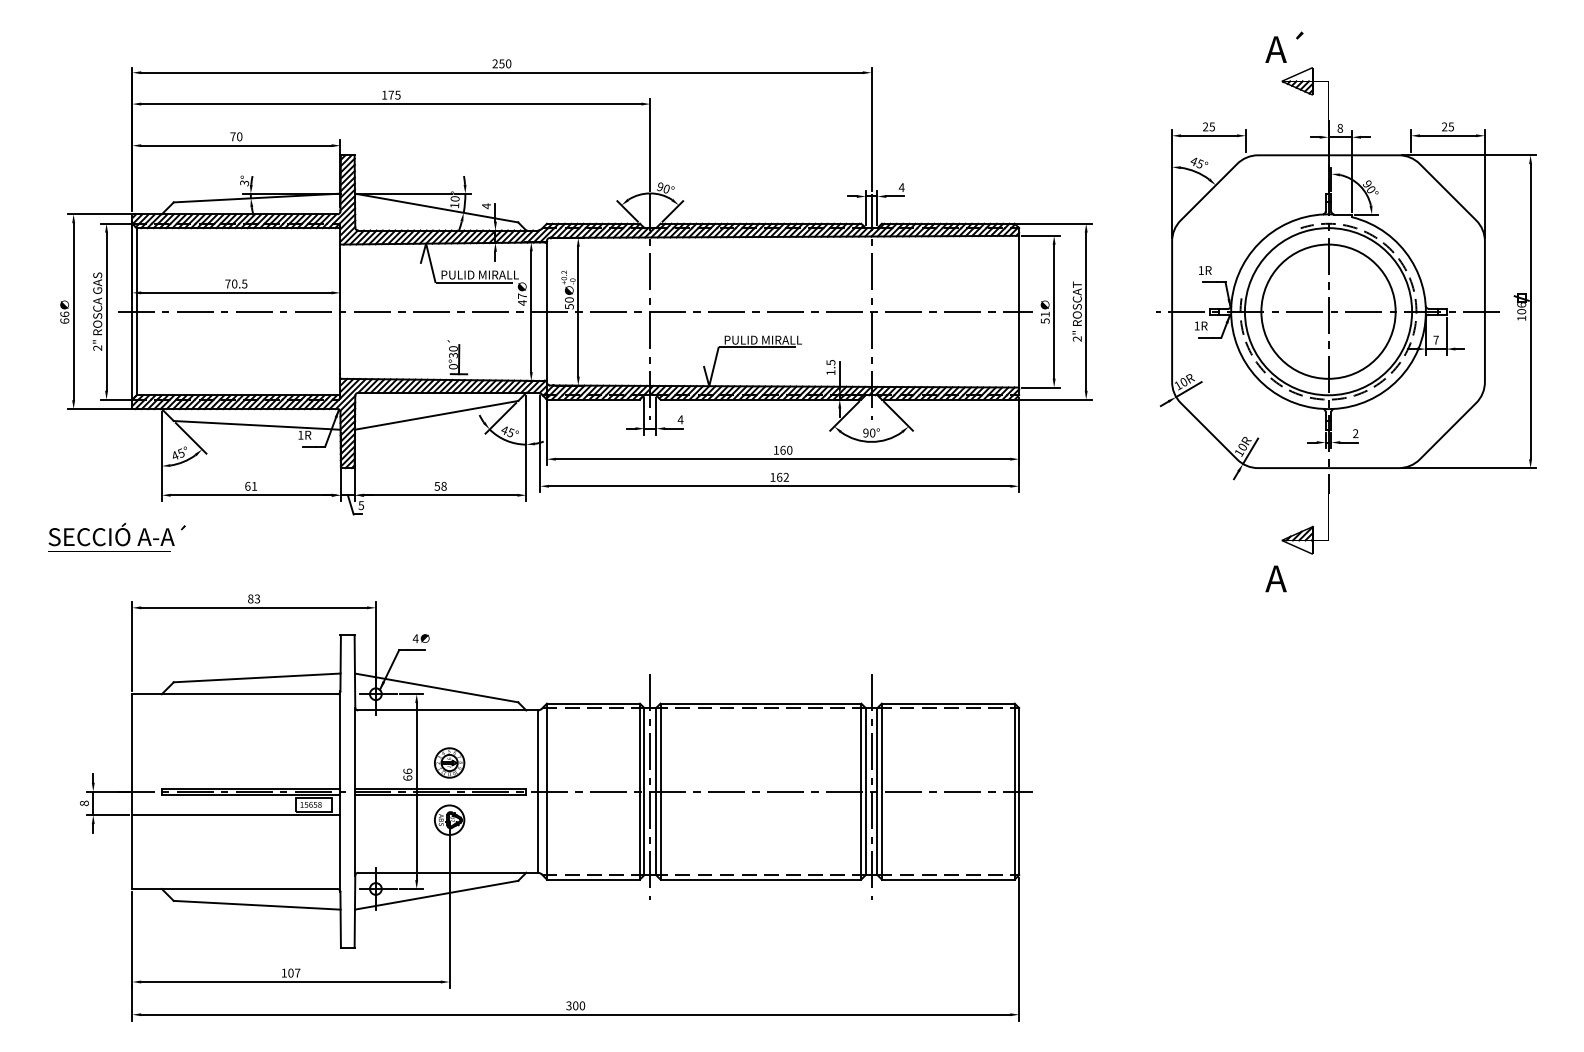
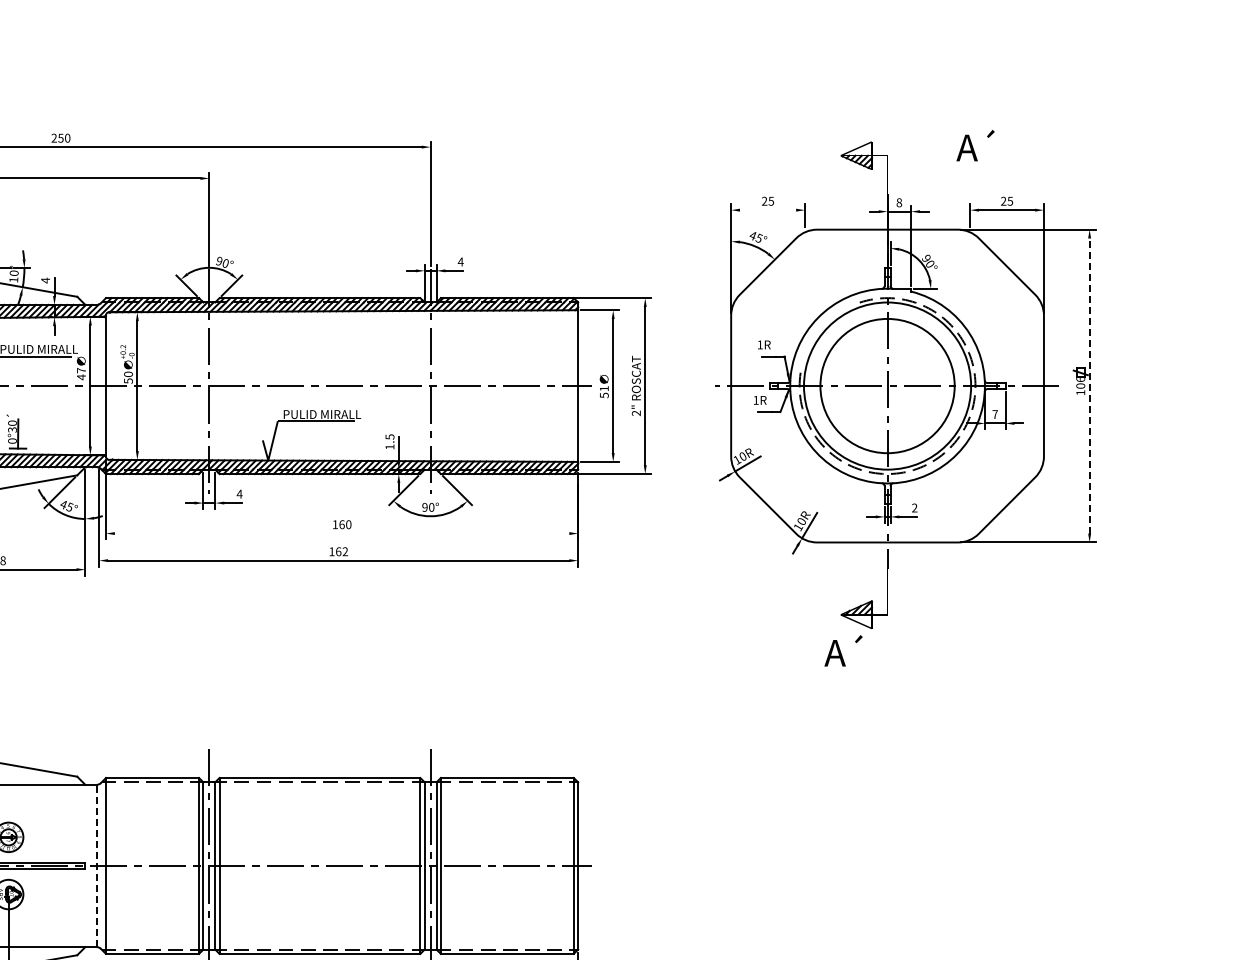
text: (1284, 46) -> (975, 144), moved
line: (1208, 135) -> (767, 209), removed
line: (1530, 311) -> (1089, 385), solid -> dashed
line: (782, 459) -> (341, 533), removed
text: (1299, 564) -> (858, 638), A -> A´
line: (537, 791) -> (96, 865), solid -> dashed

